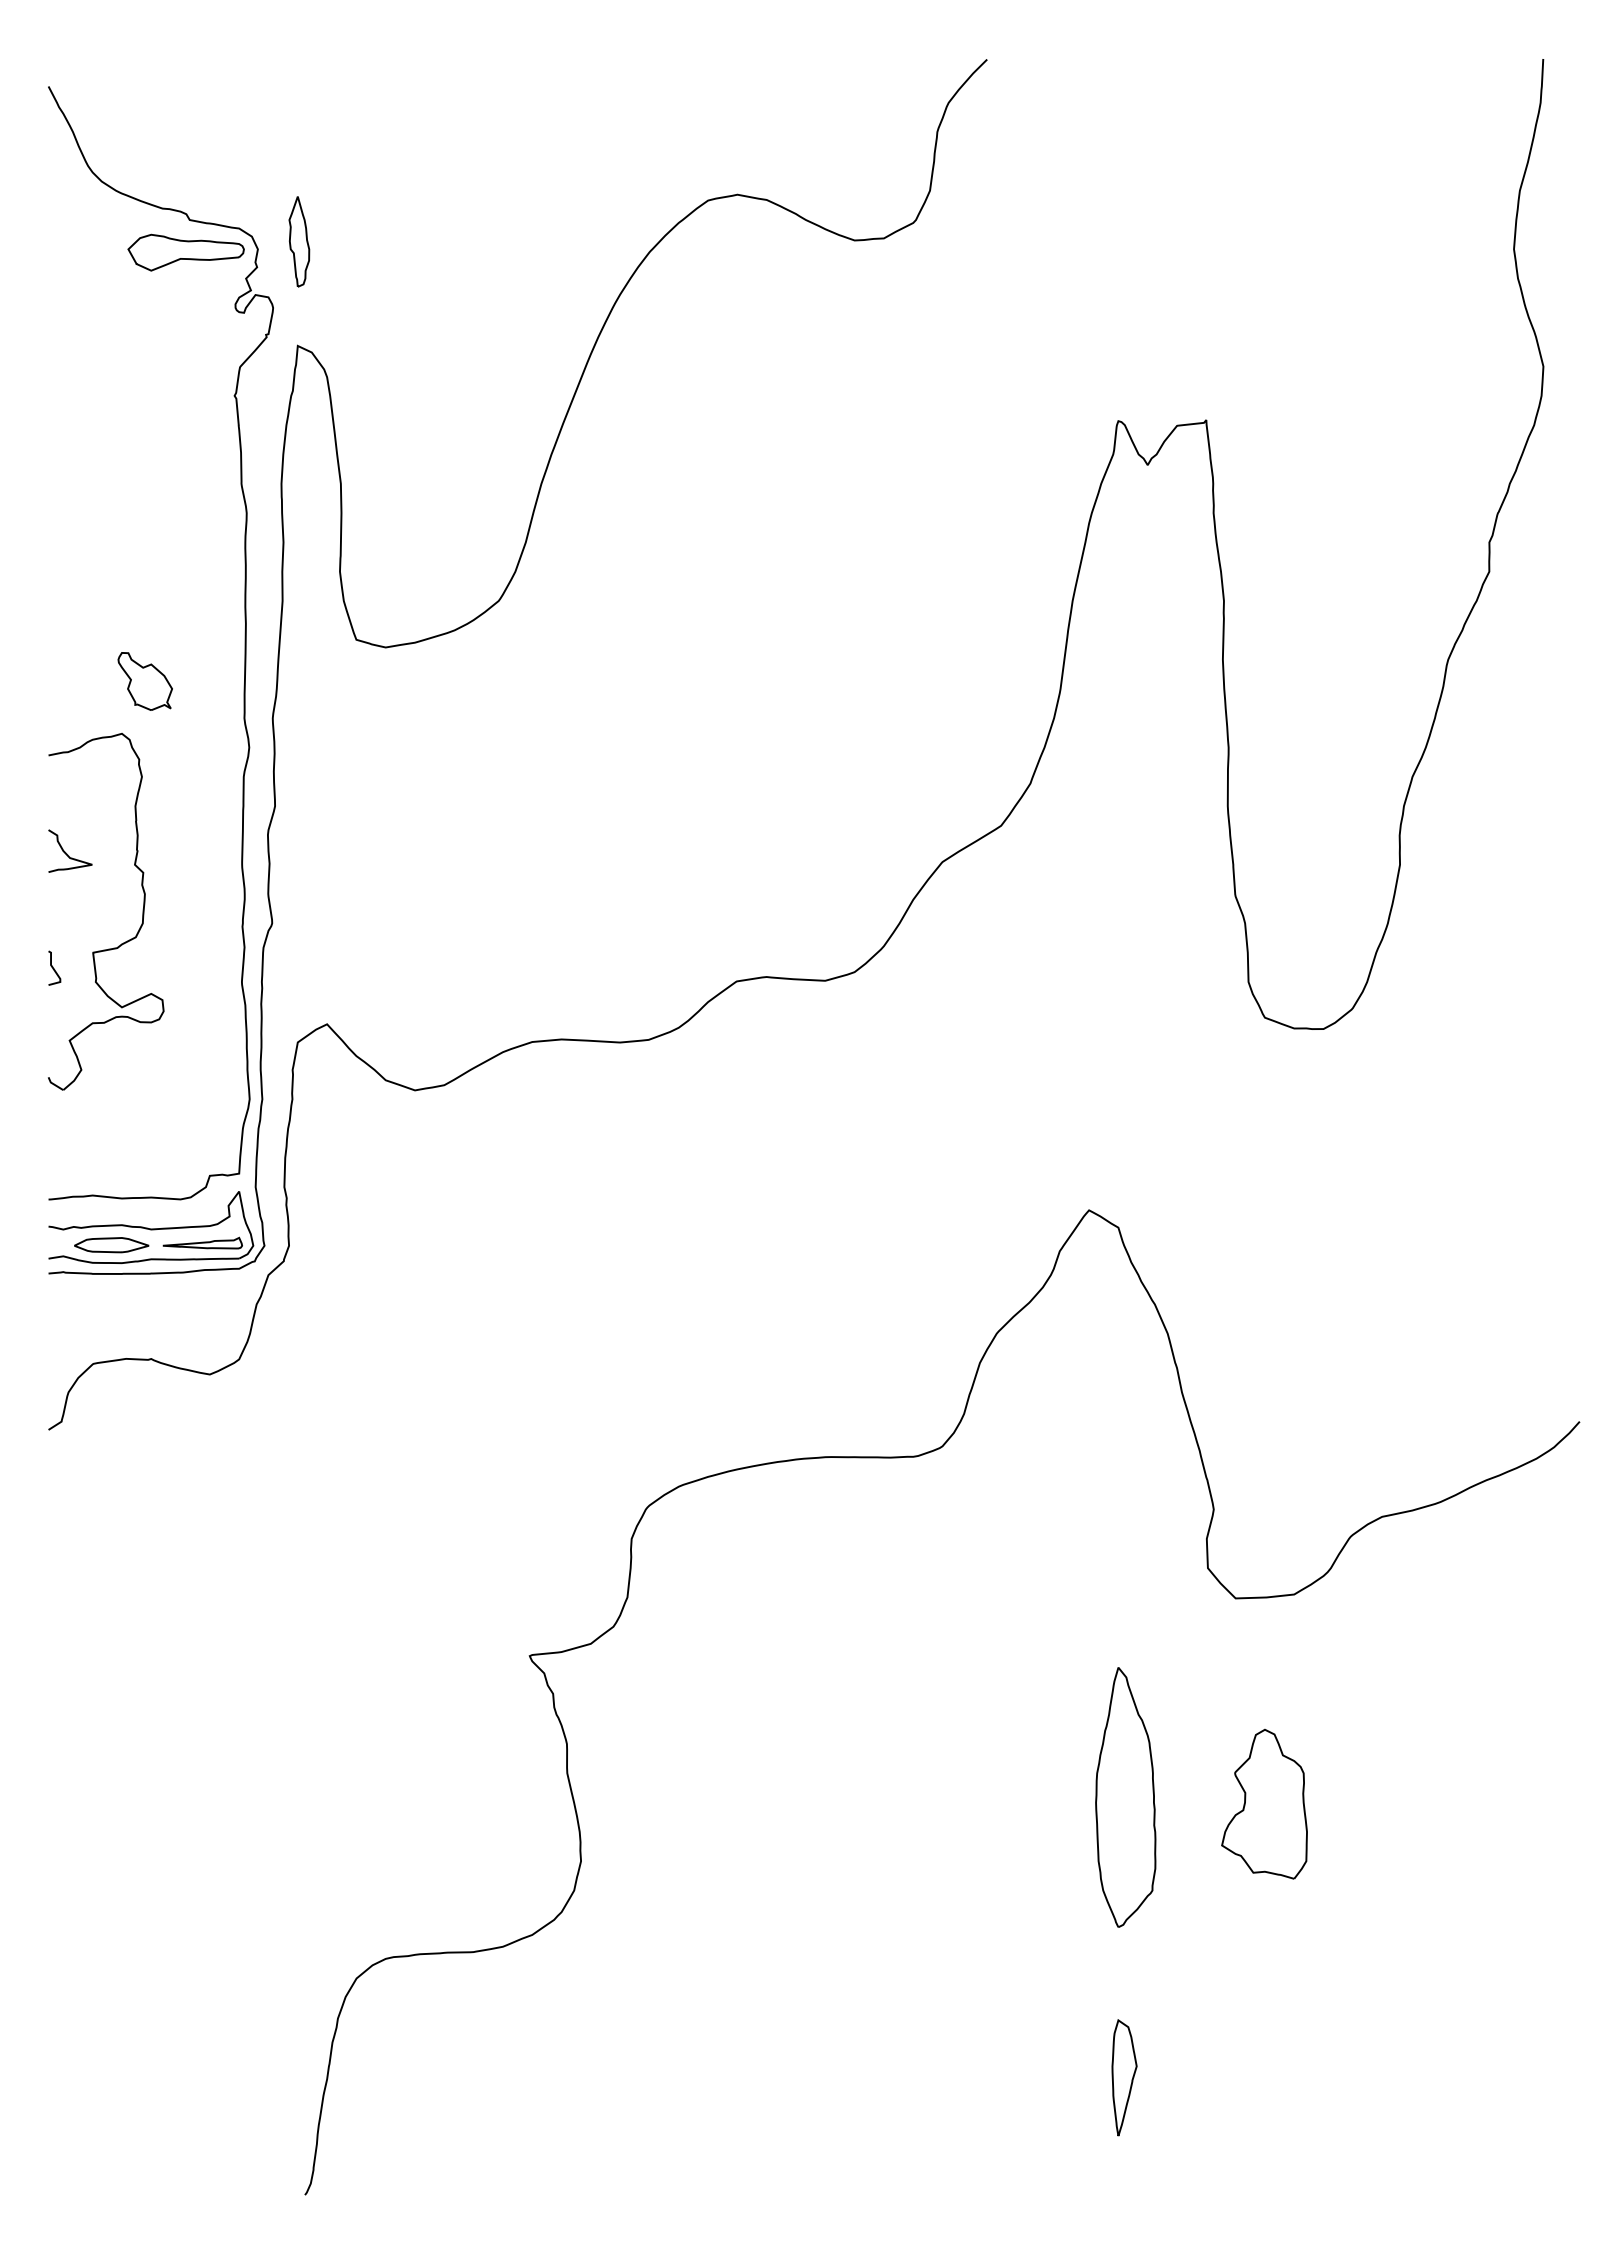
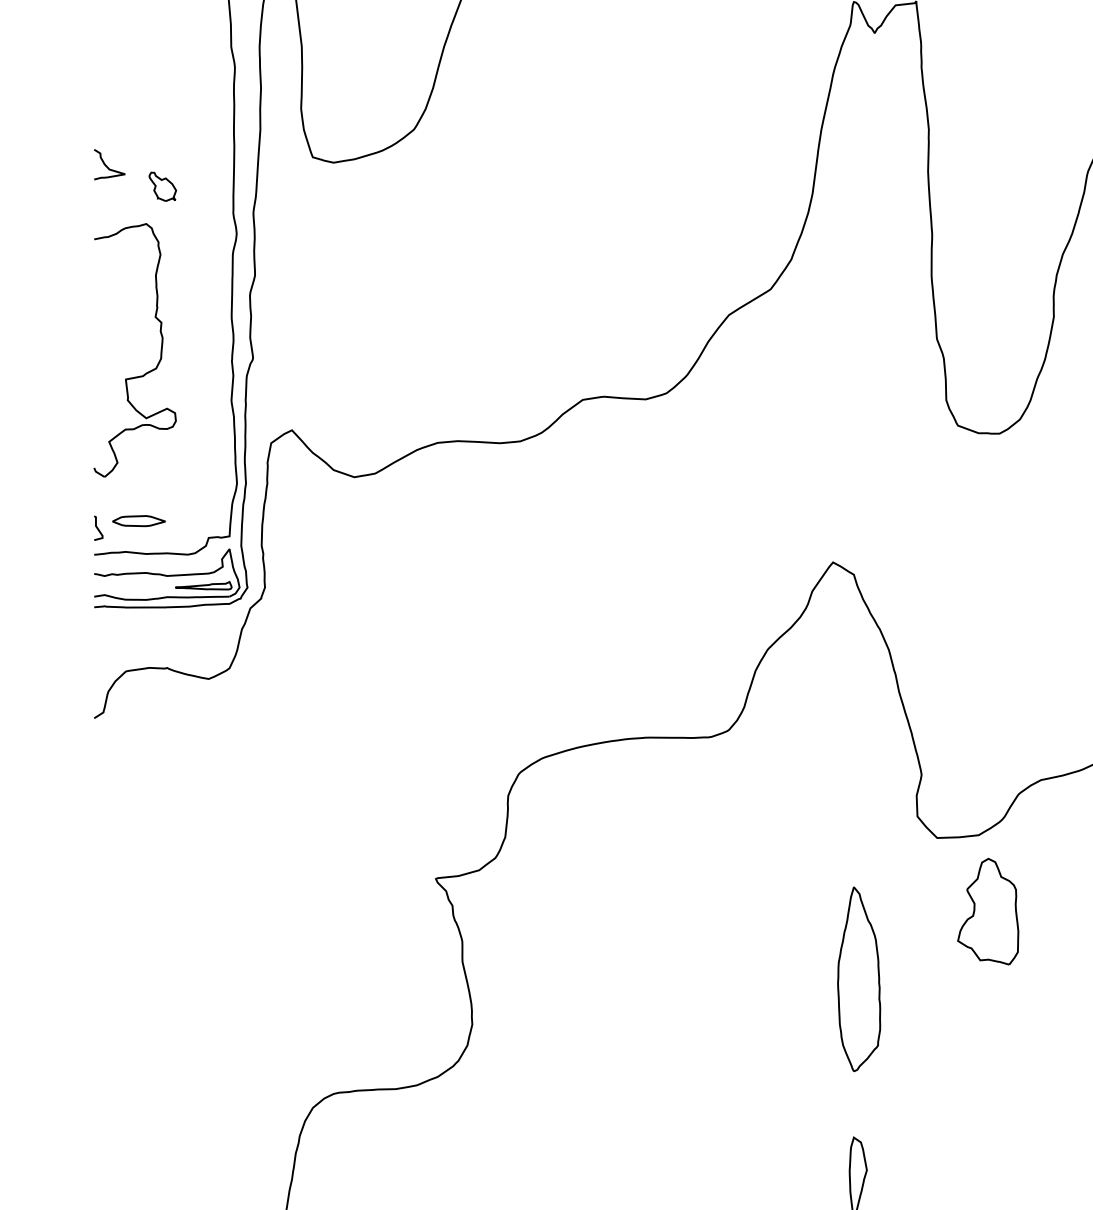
part: (144, 681) -> (162, 186), size x0.7
curve: (67, 853) -> (107, 166), moved
curve: (53, 967) -> (97, 527), moved
part: (111, 1245) -> (138, 521), moved
part: (1264, 1803) -> (988, 911), moved

